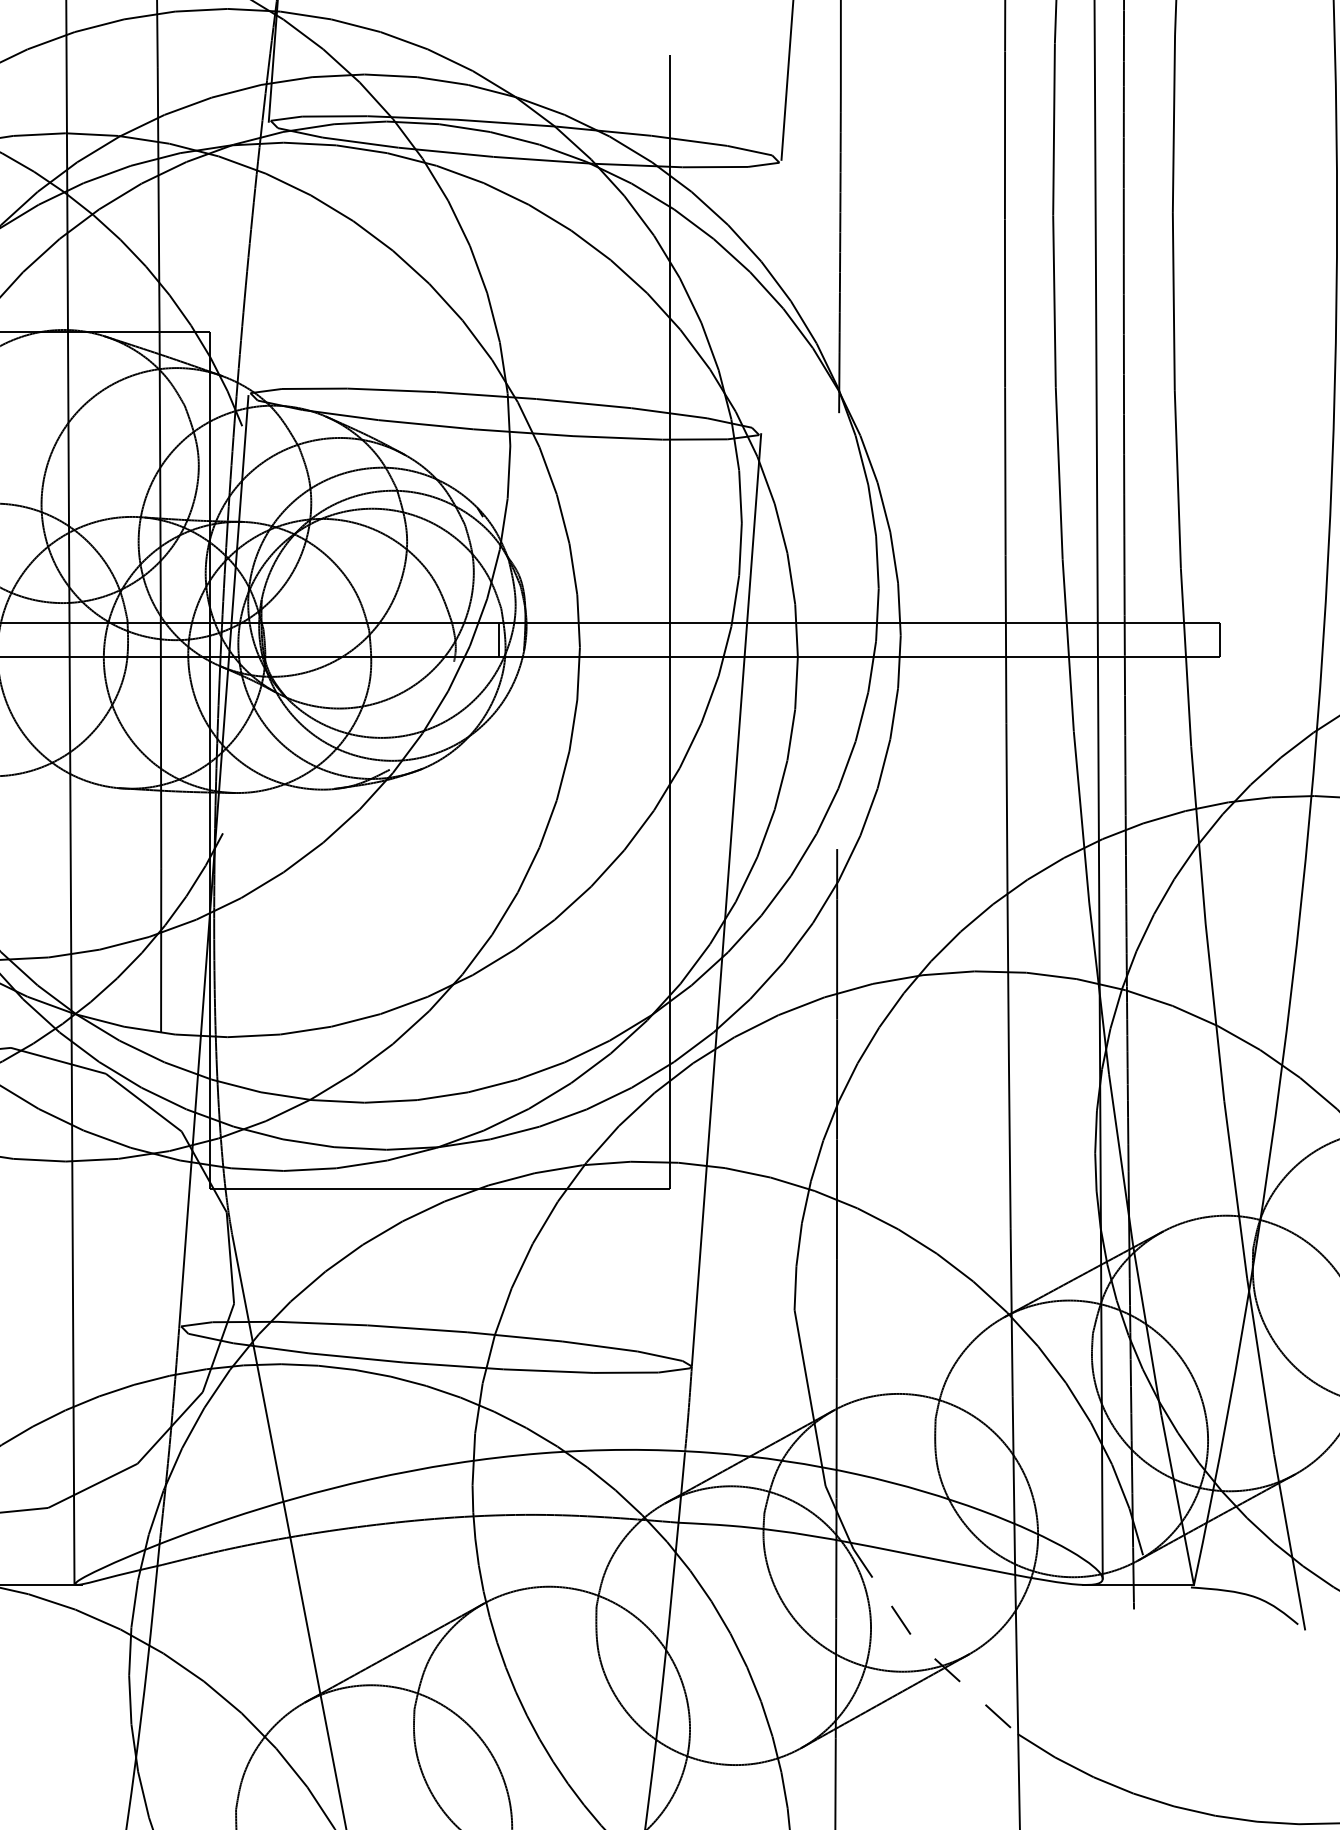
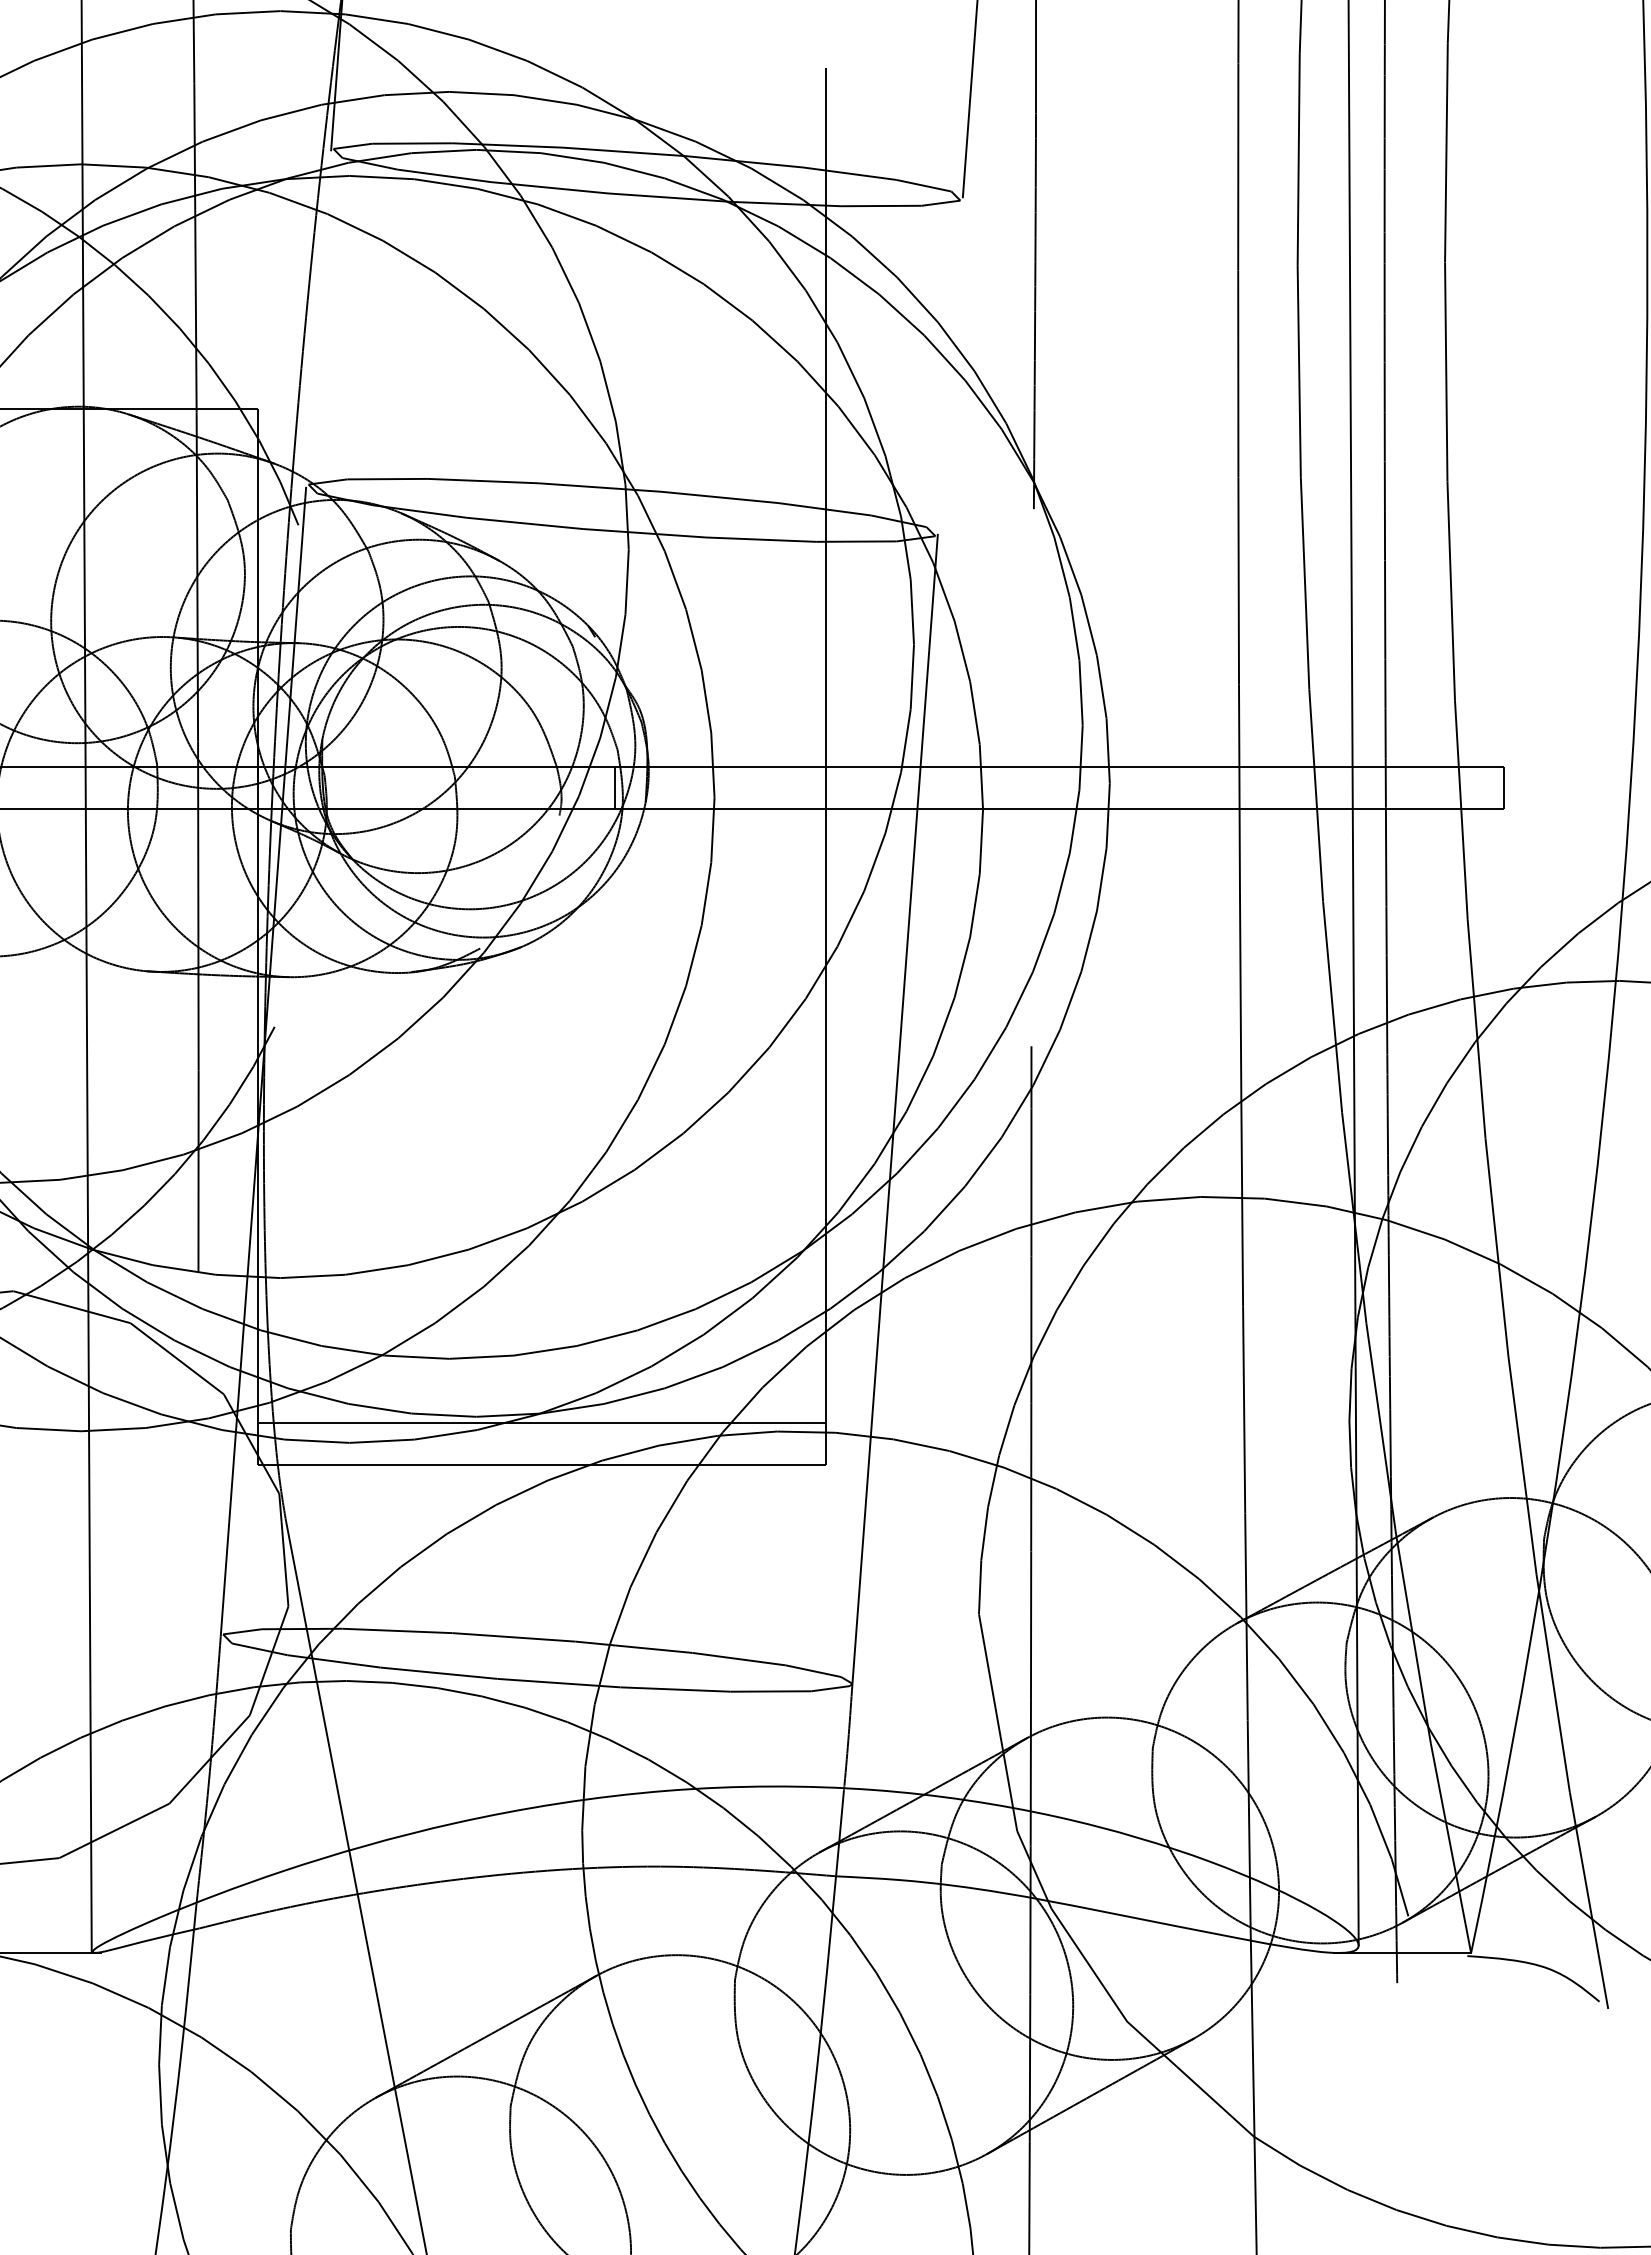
line: (439, 1154) -> (541, 1422), added
line: (925, 1650) -> (1140, 2033), dashed -> solid

